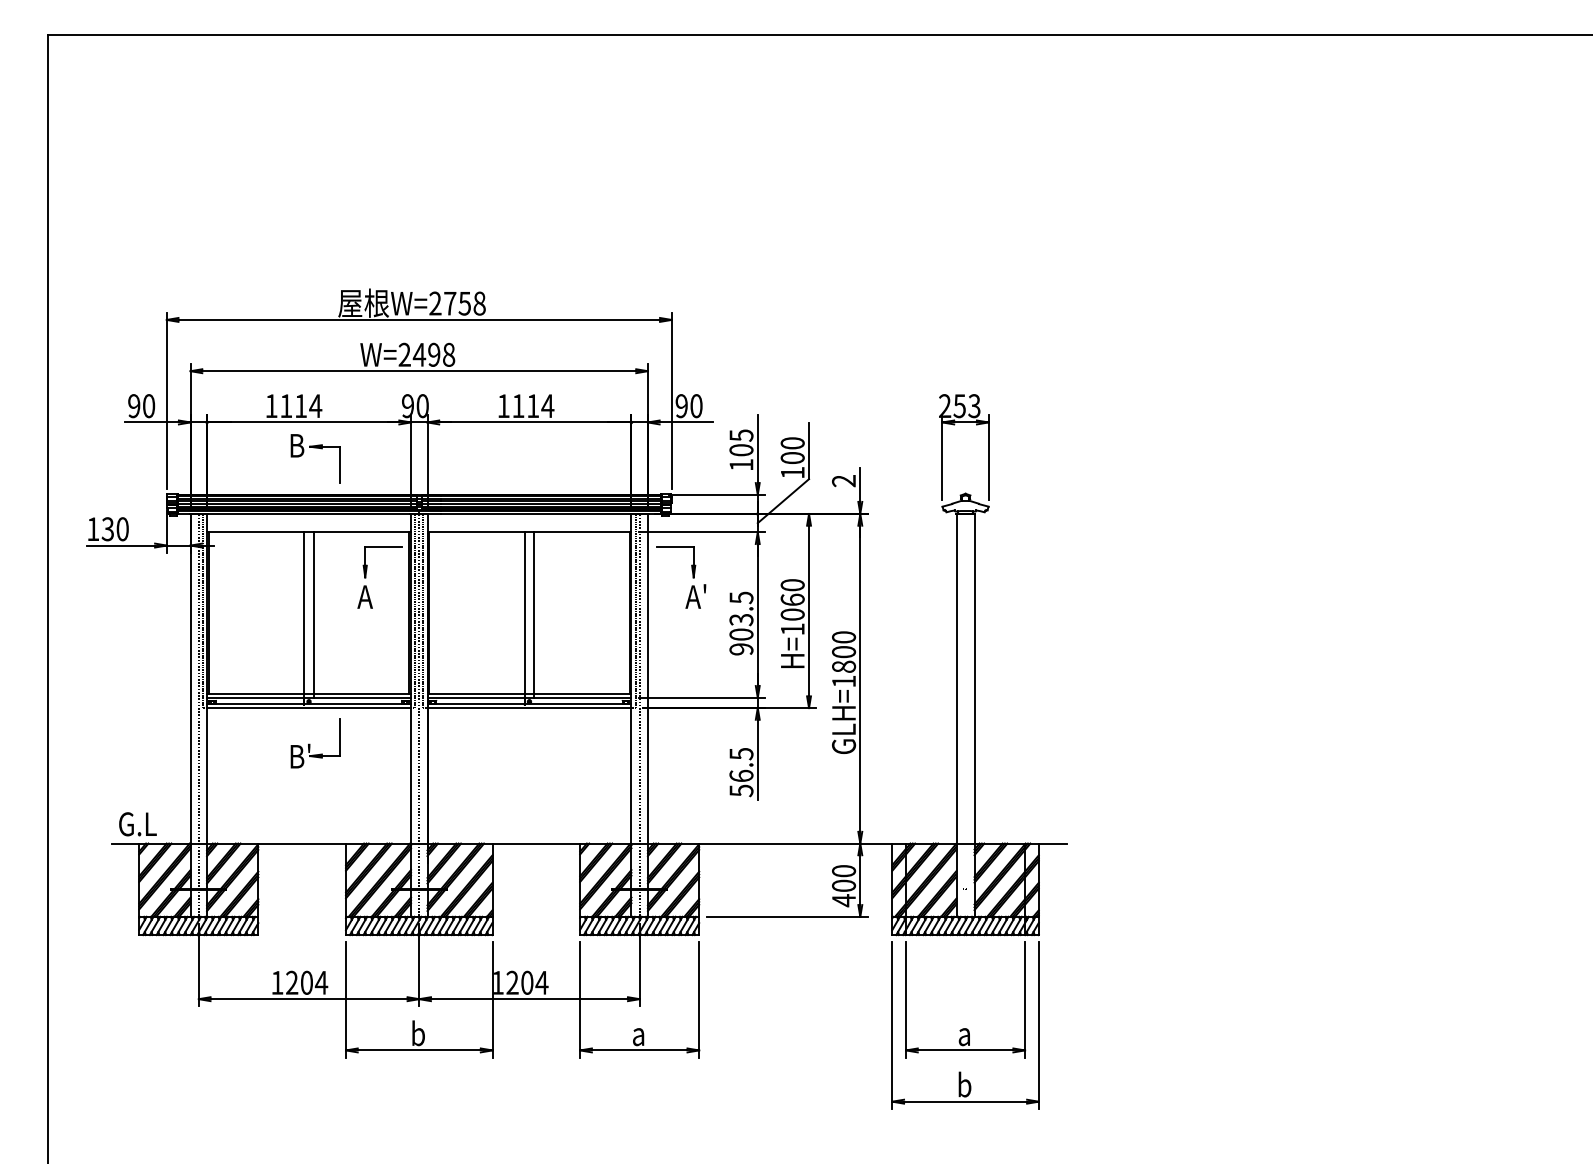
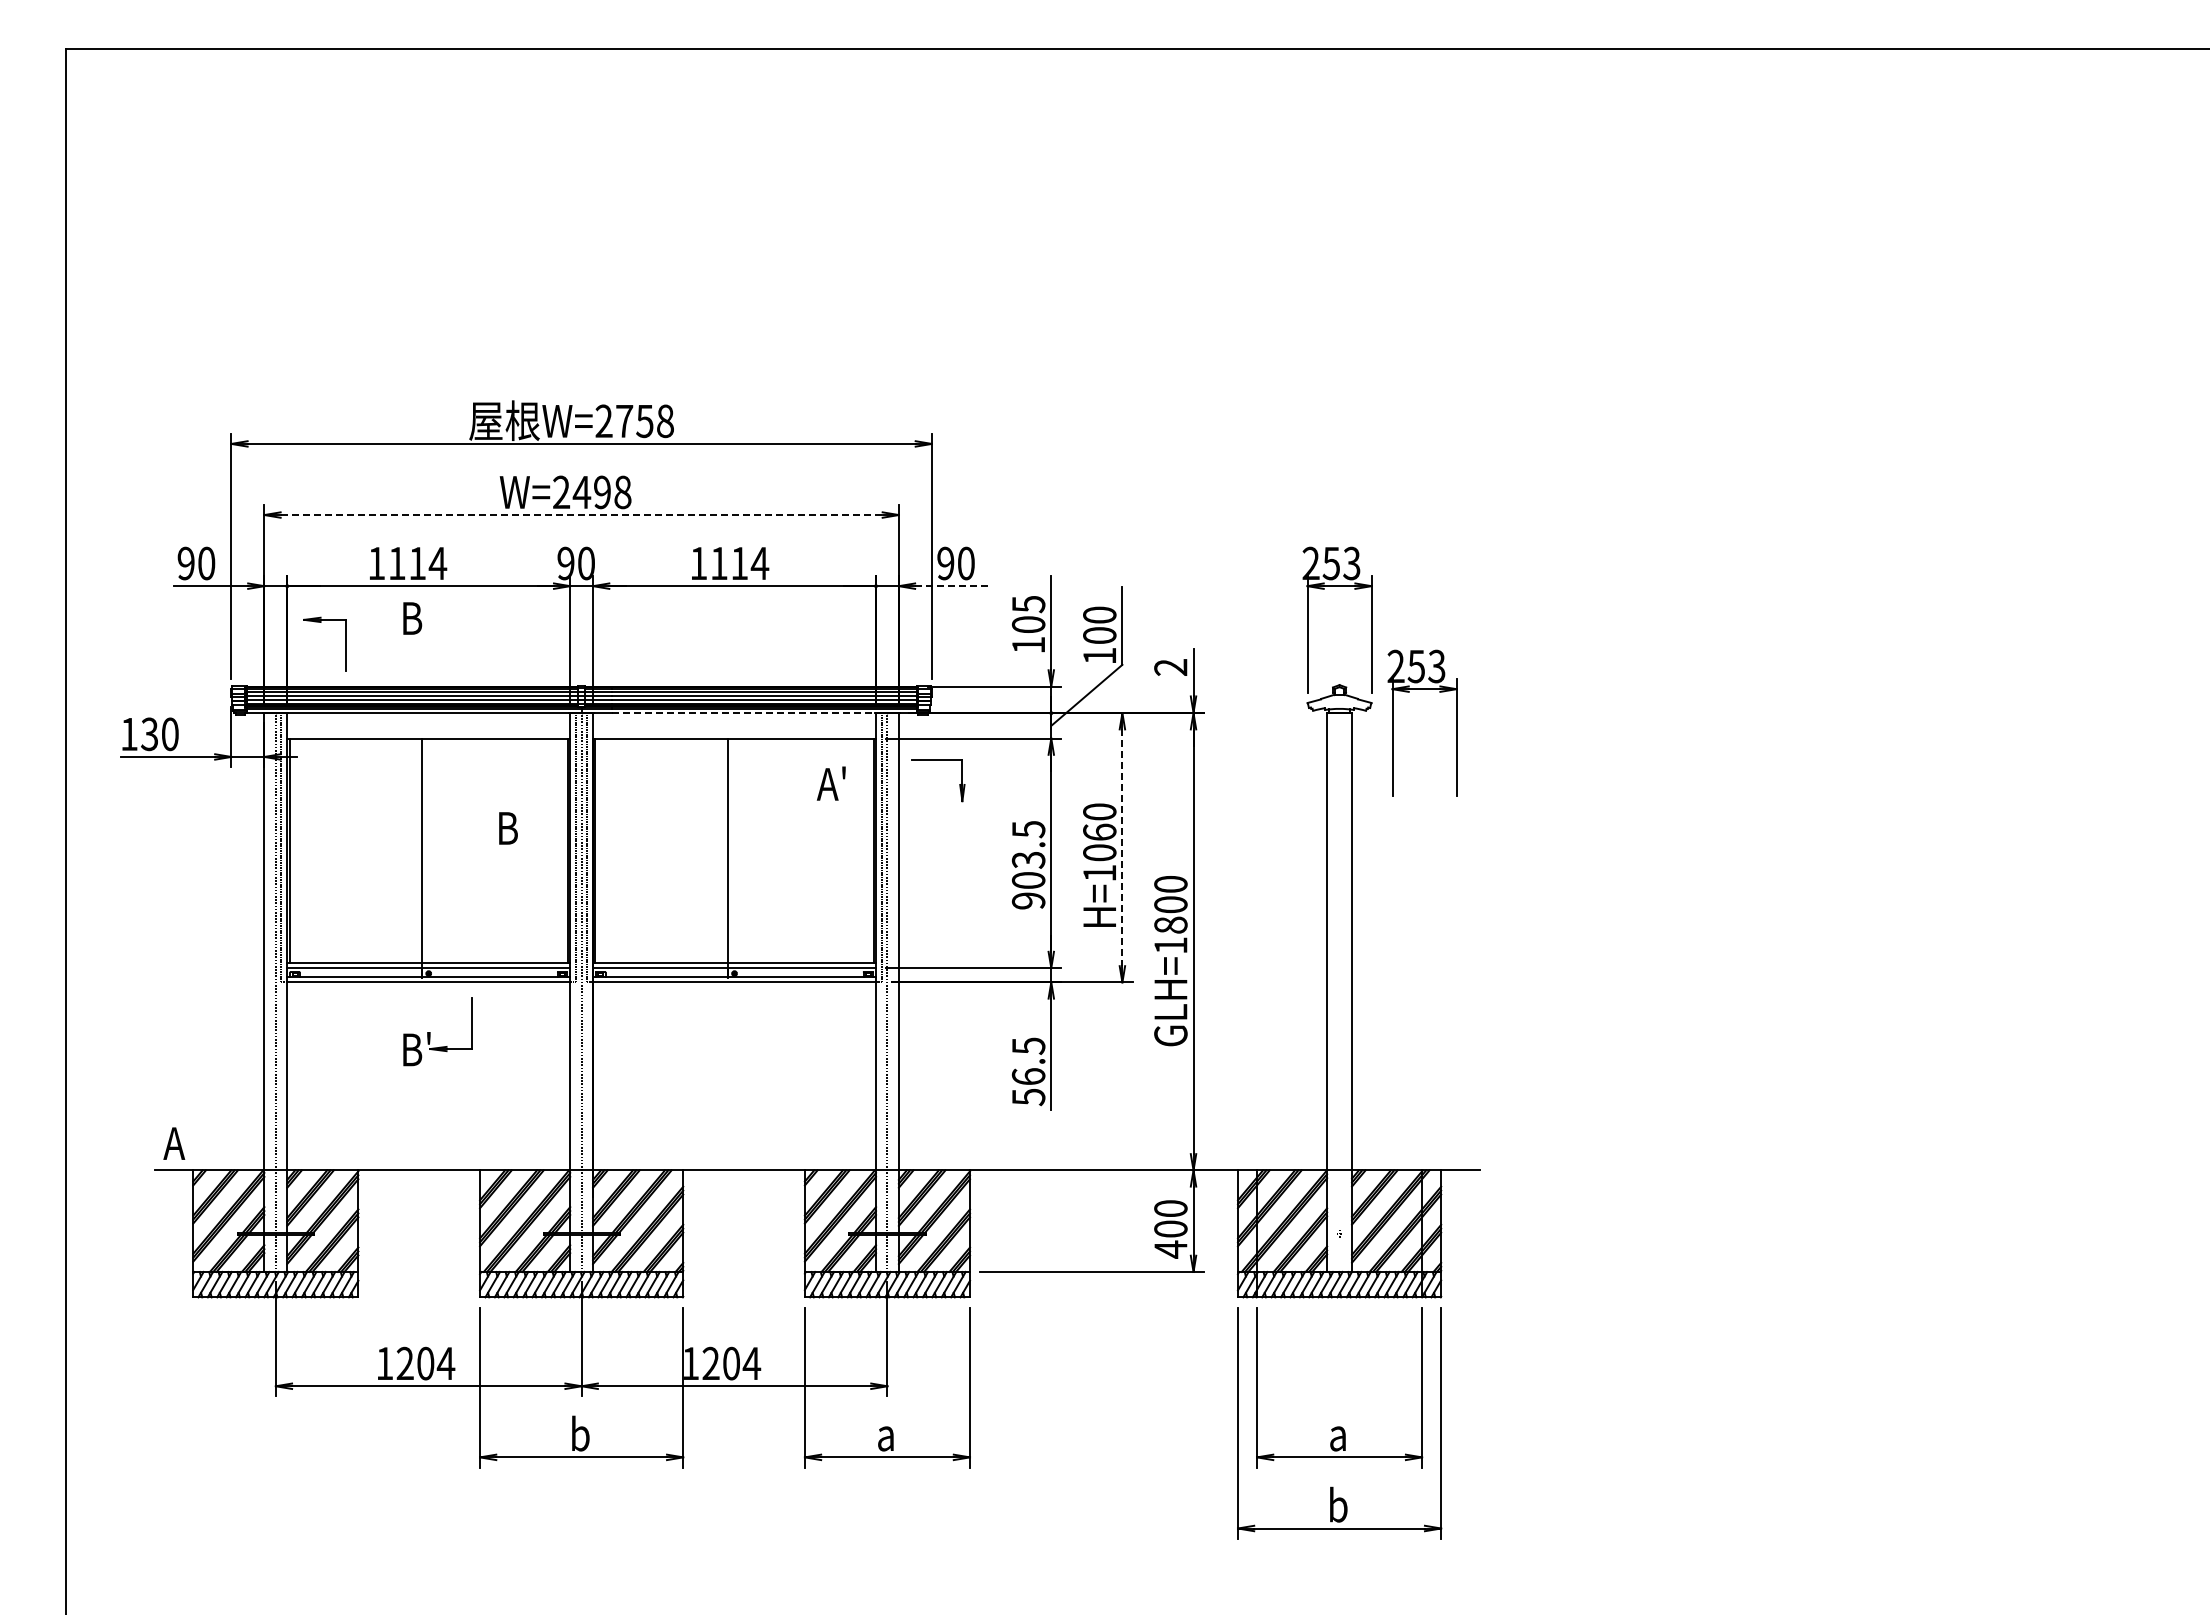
line: (419, 371) -> (581, 515), solid -> dashed
line: (686, 422) -> (952, 586), solid -> dashed
part: (339, 463) -> (345, 643), moved
line: (536, 514) -> (744, 713), solid -> dashed
part: (1004, 520) -> (1393, 722), added
part: (382, 548) -> (530, 760), removed
text: (695, 596) -> (830, 783), moved
text: (365, 597) -> (506, 828), A -> B
line: (809, 611) -> (1122, 848), solid -> dashed
line: (313, 615) -> (435, 853), removed
line: (534, 615) -> (741, 853), removed
text: (137, 824) -> (190, 1143), G.L -> A

